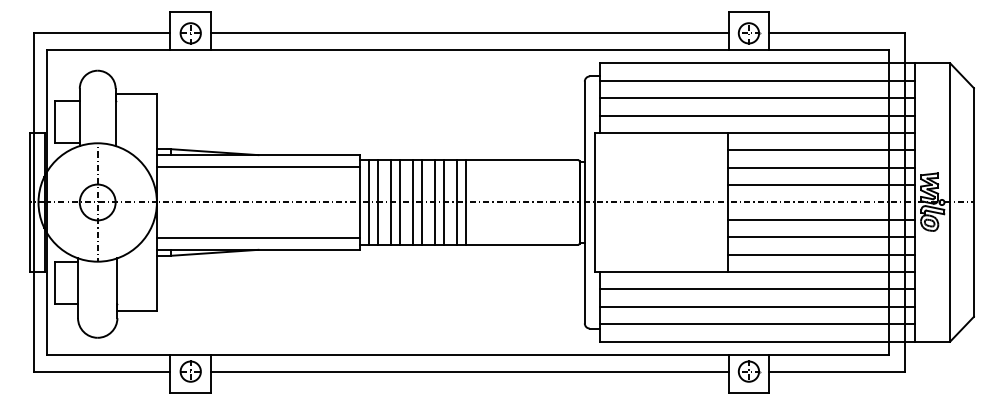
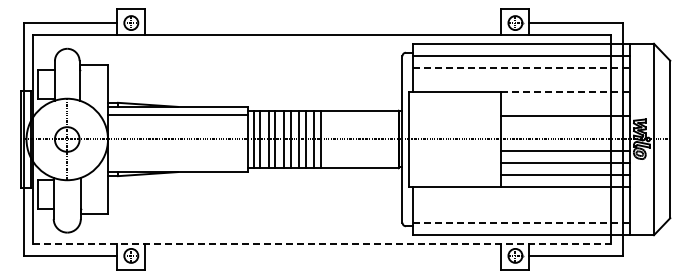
line: (470, 33) -> (323, 23), removed
line: (757, 97) -> (521, 67), solid -> dashed
line: (756, 115) -> (520, 79), removed
line: (821, 132) -> (565, 91), solid -> dashed
line: (820, 150) -> (564, 103), removed
line: (820, 185) -> (564, 127), removed
line: (257, 237) -> (177, 163), removed
line: (756, 289) -> (520, 199), removed
line: (756, 307) -> (520, 211), removed
line: (757, 324) -> (521, 223), solid -> dashed
line: (468, 355) -> (322, 244), solid -> dashed
line: (470, 371) -> (323, 255), removed

